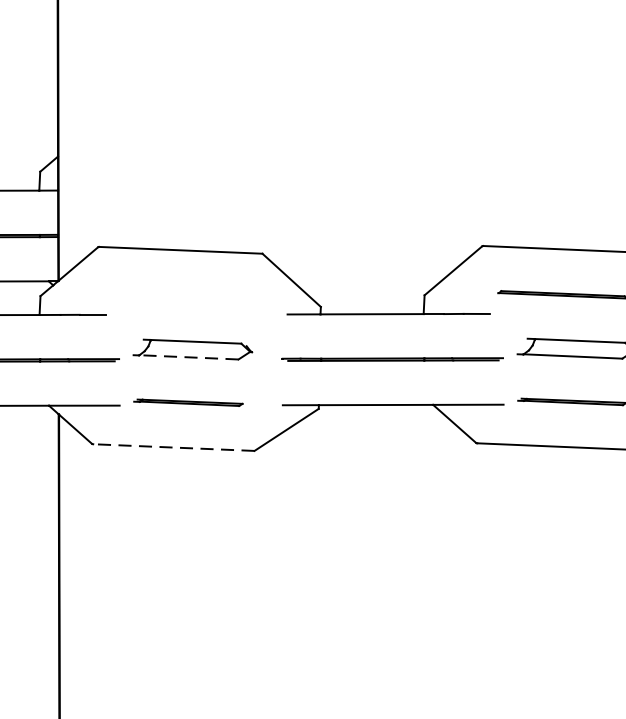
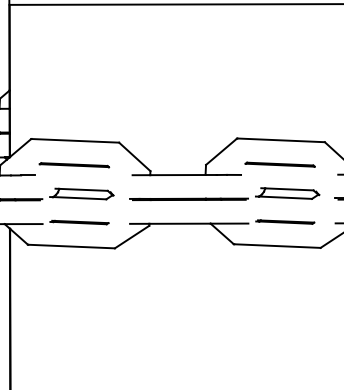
line: (179, 296) -> (74, 165), added
line: (188, 357) -> (79, 198), dashed -> solid
line: (173, 447) -> (71, 246), dashed -> solid

